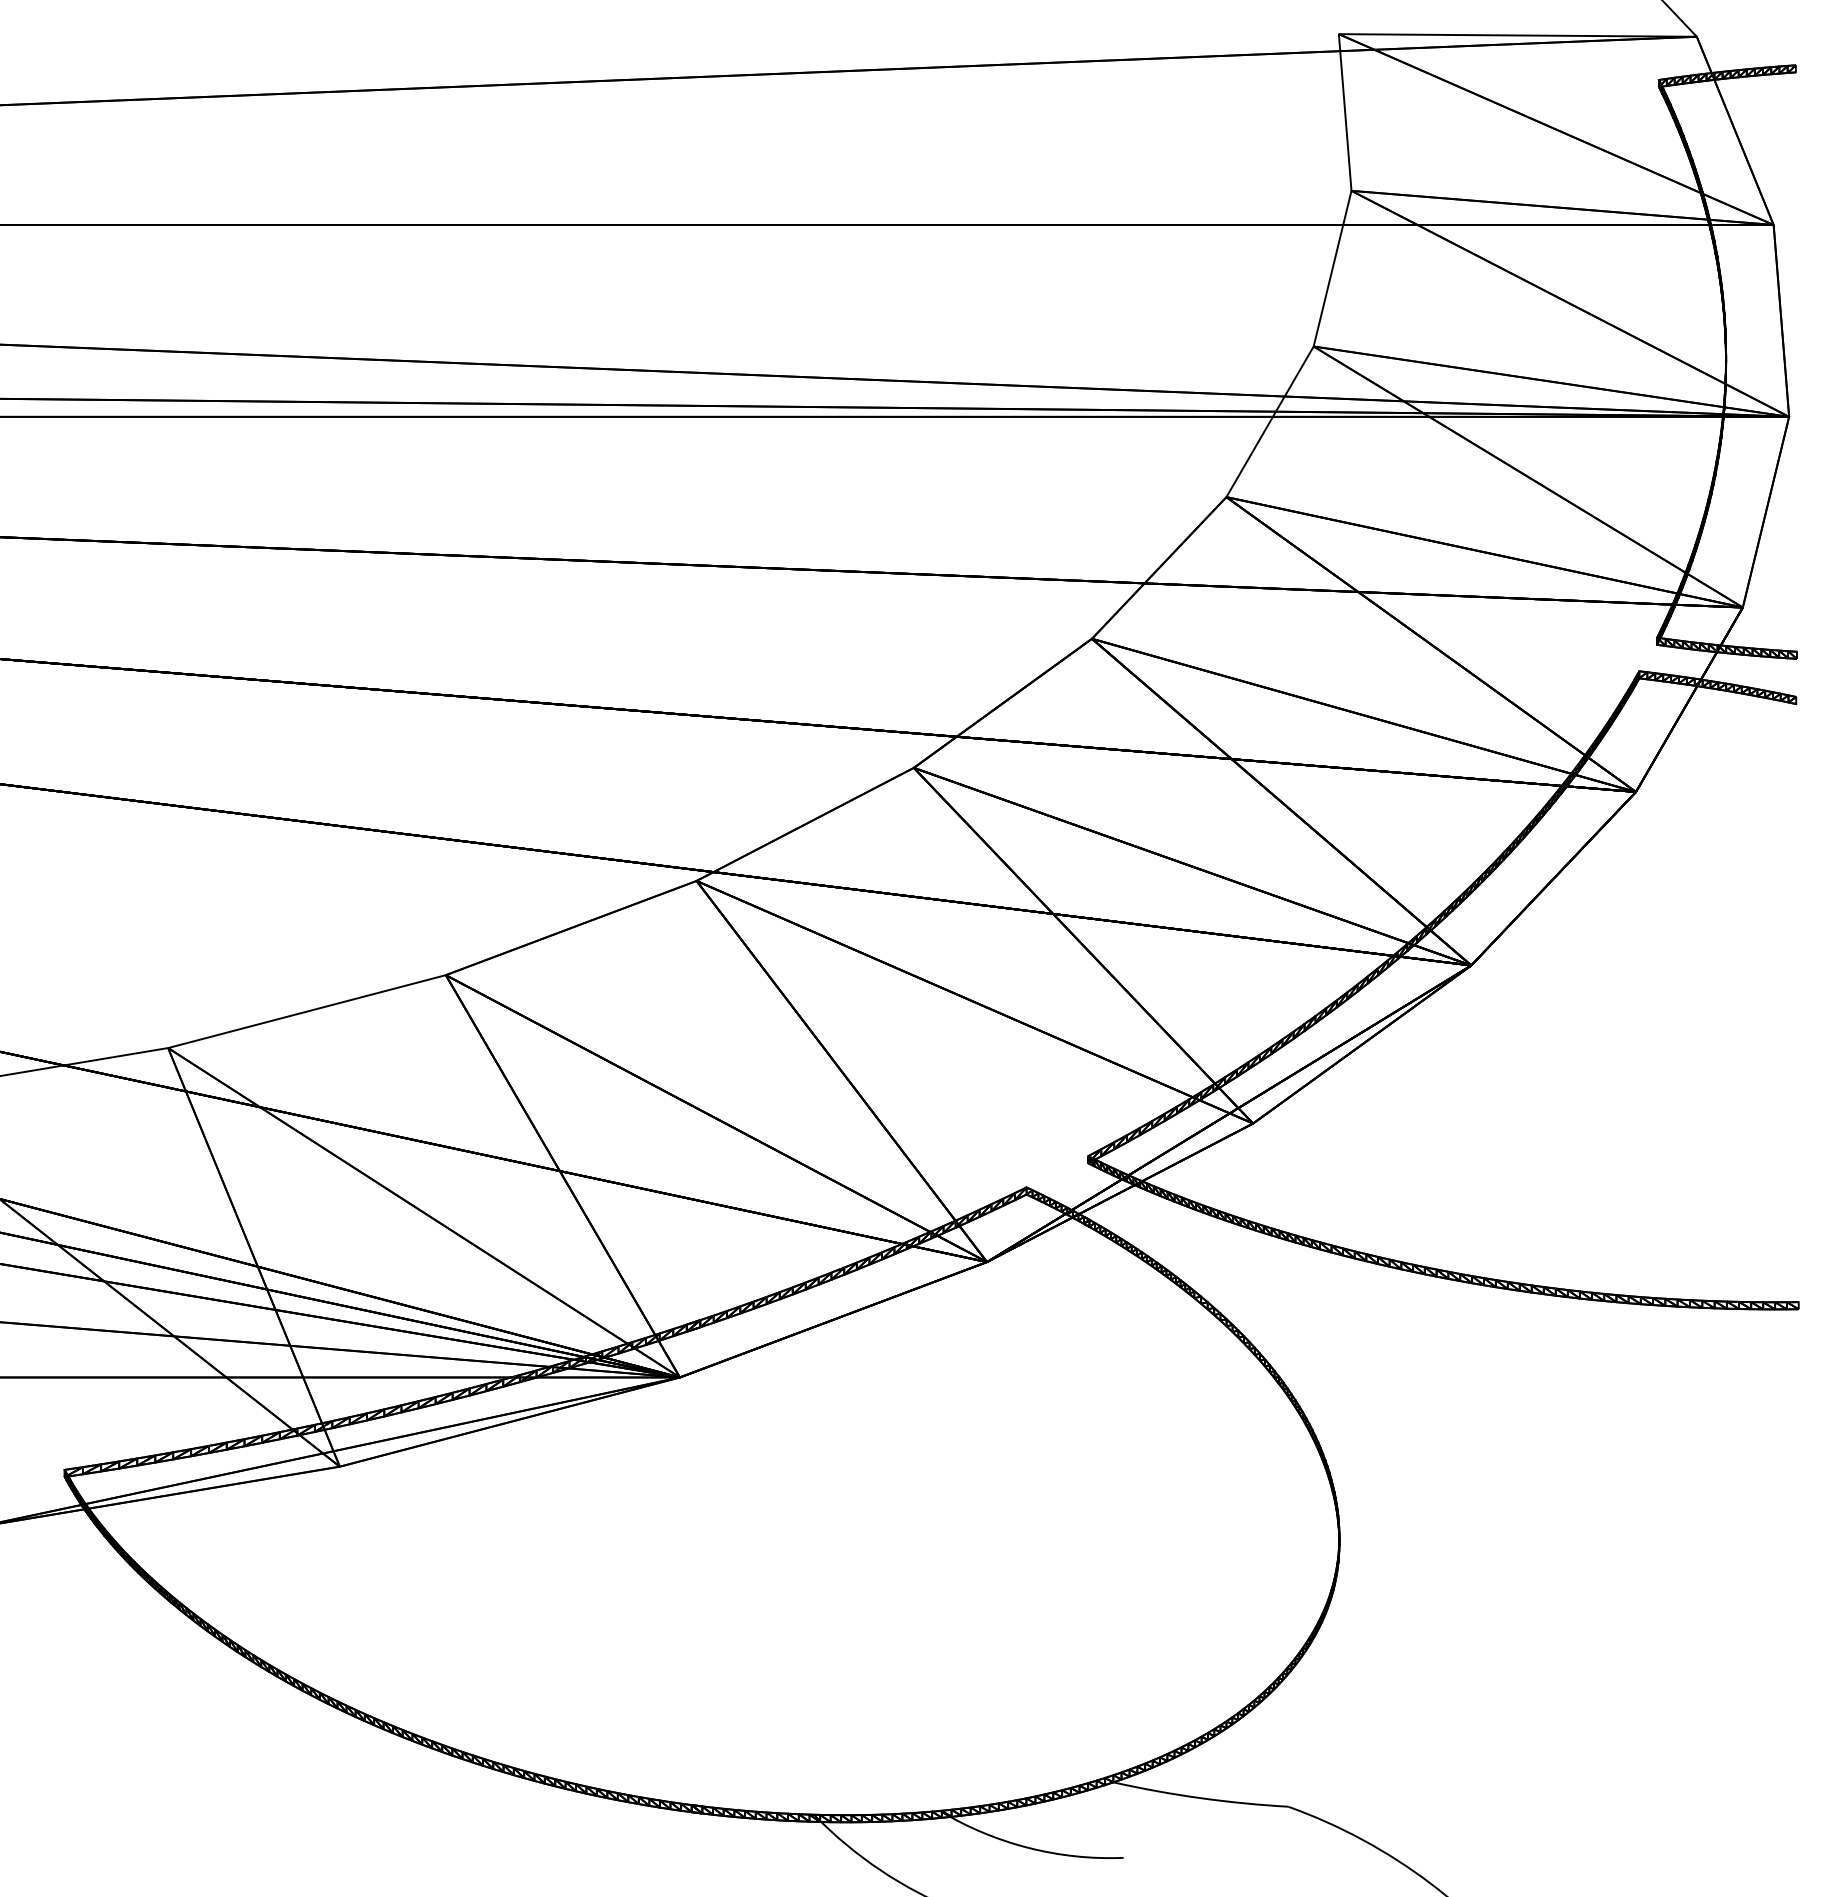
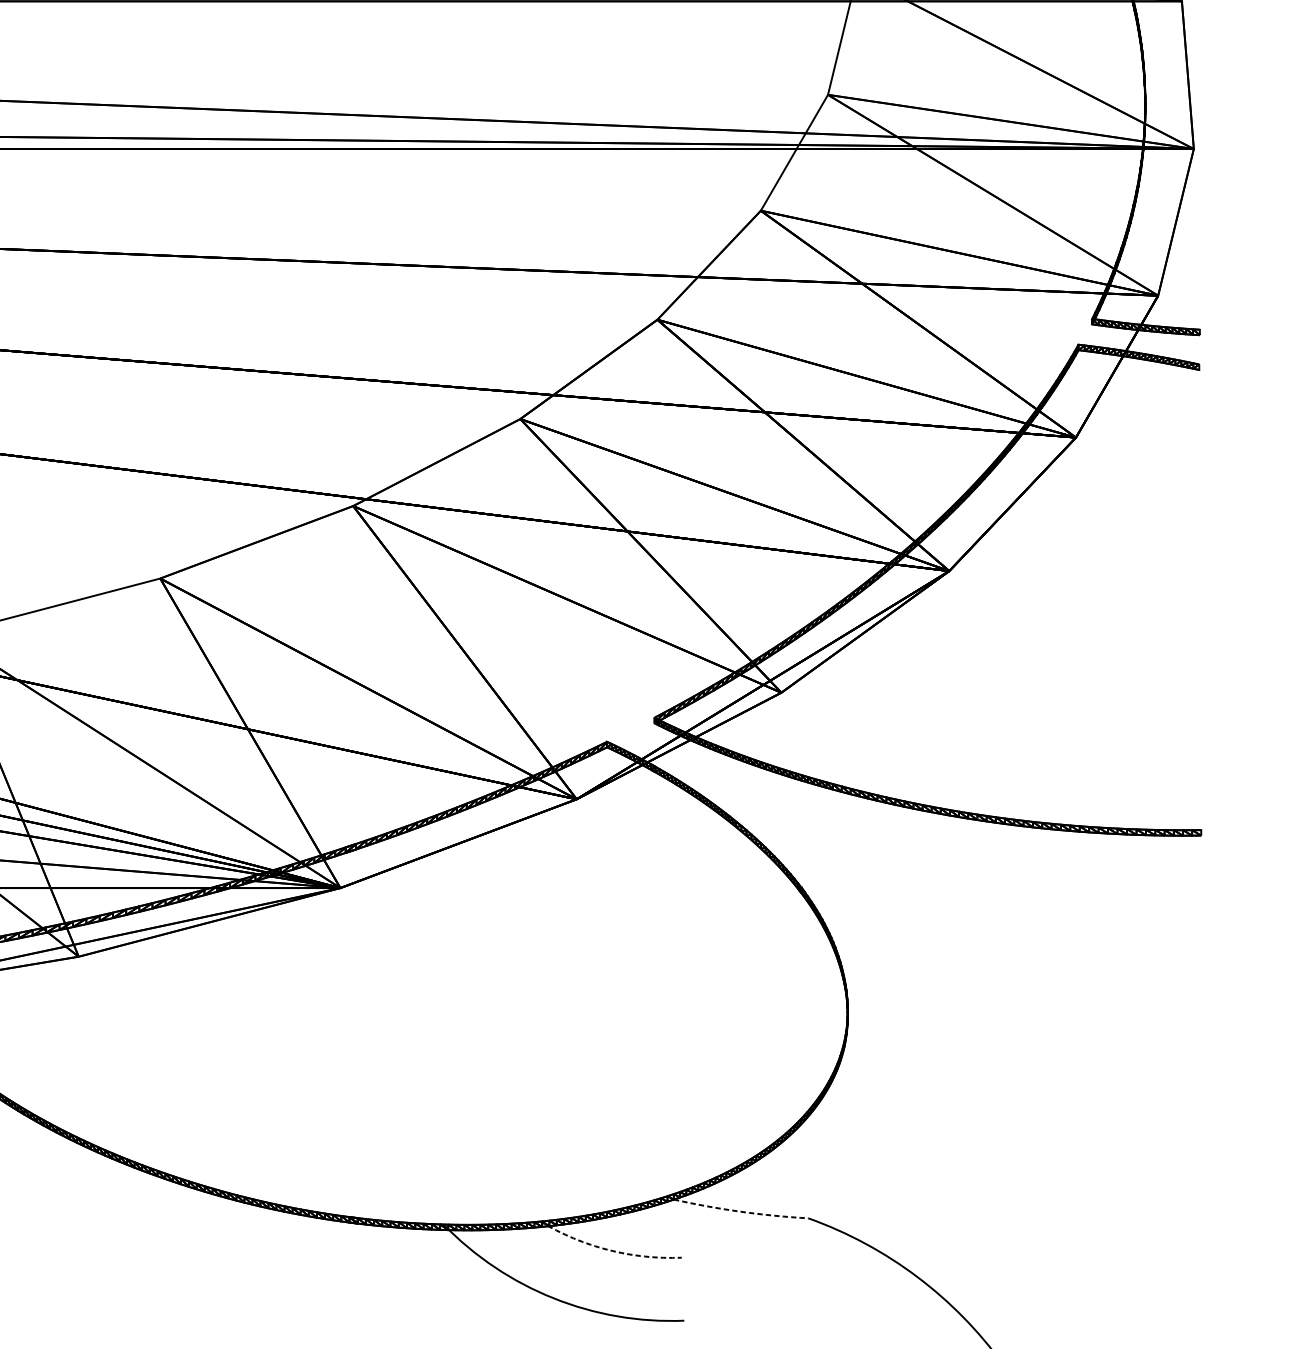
arc: (1200, 1798) -> (740, 1212), solid -> dashed
arc: (1028, 1847) -> (608, 1249), solid -> dashed

